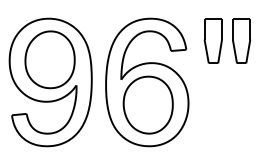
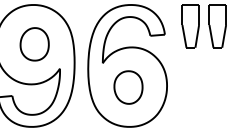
part: (49, 59) -> (34, 43), size x0.6
part: (147, 104) -> (127, 86), size x0.6

